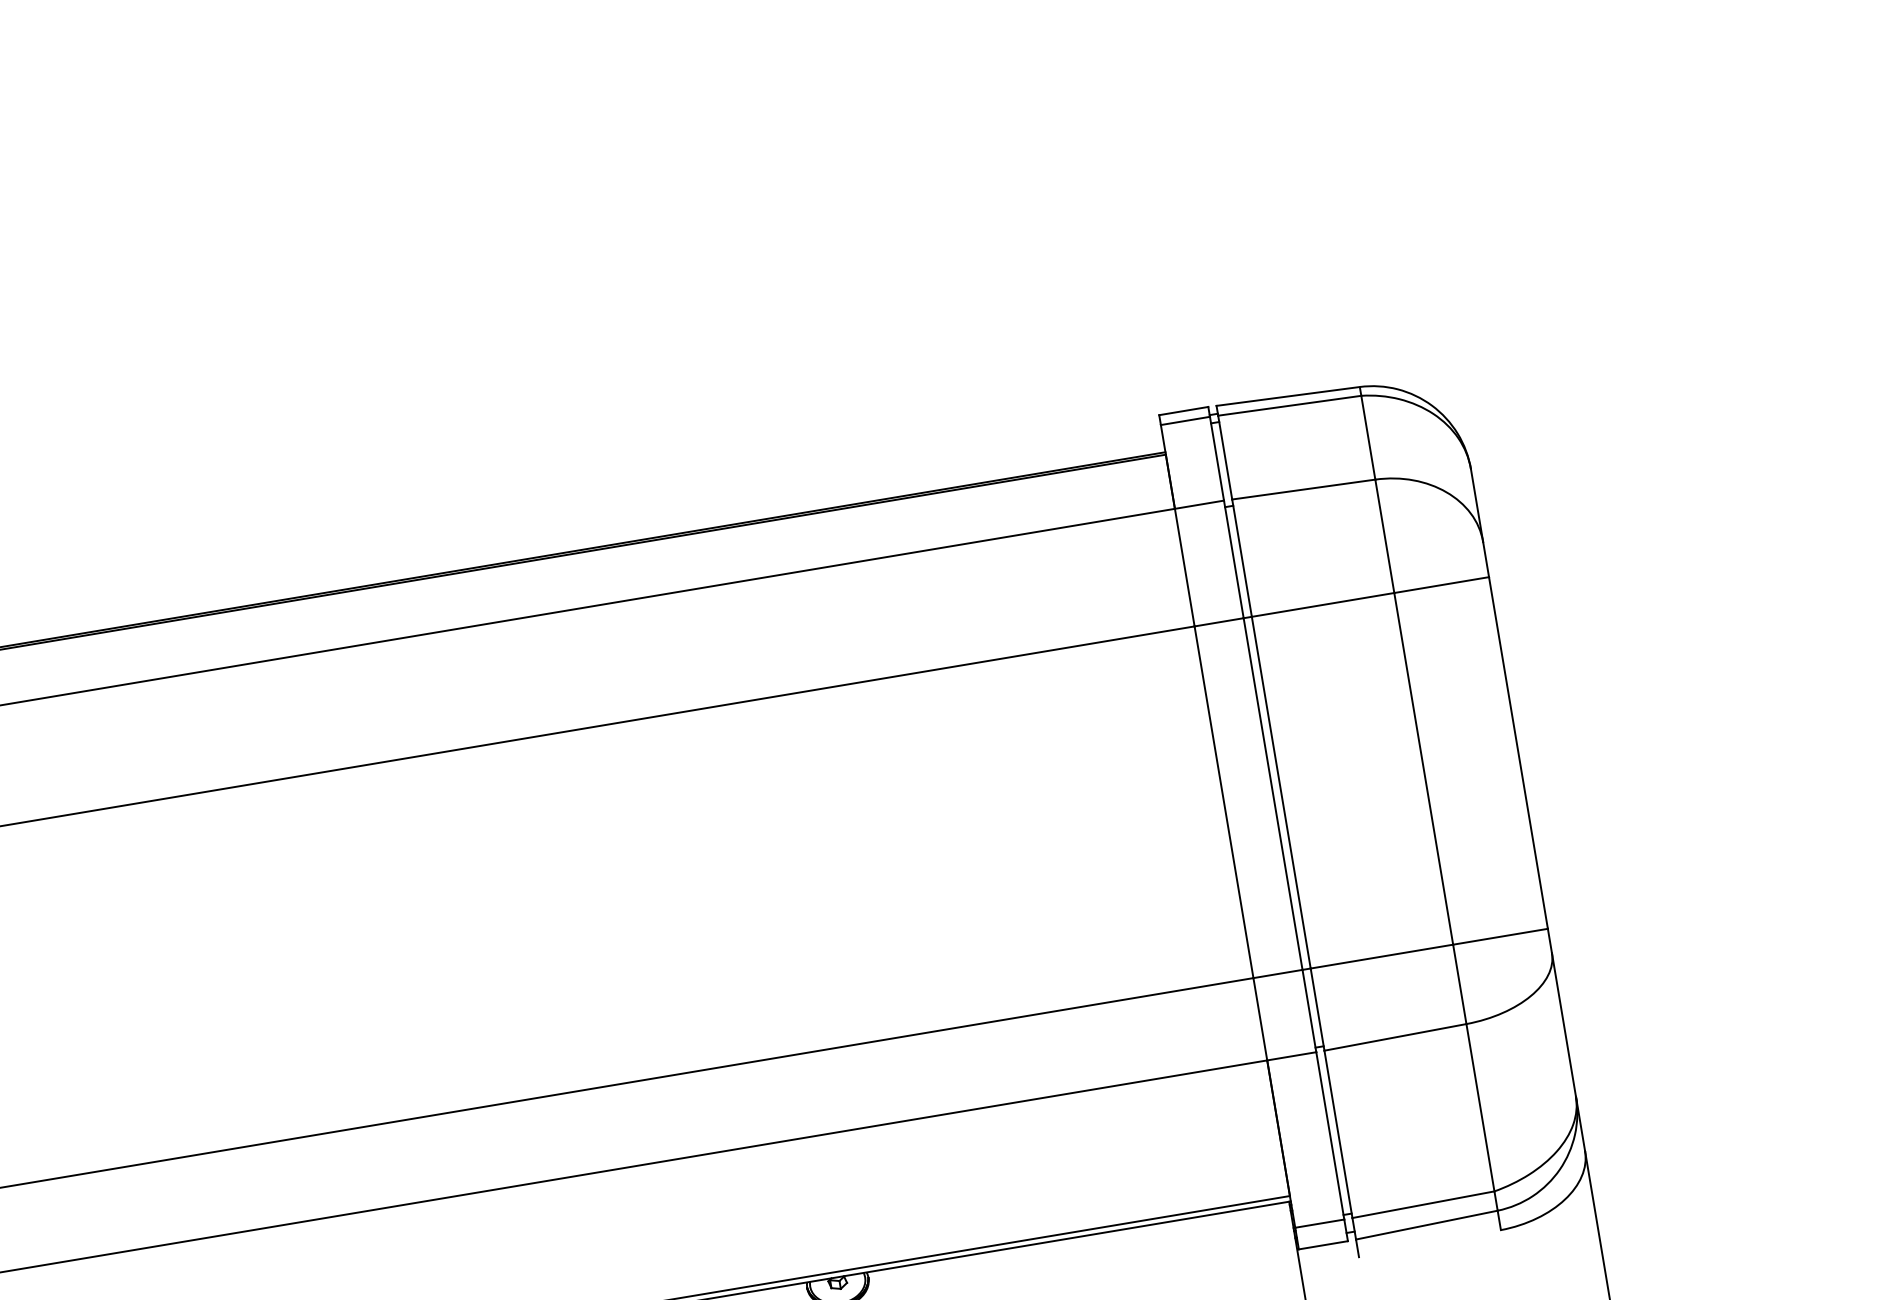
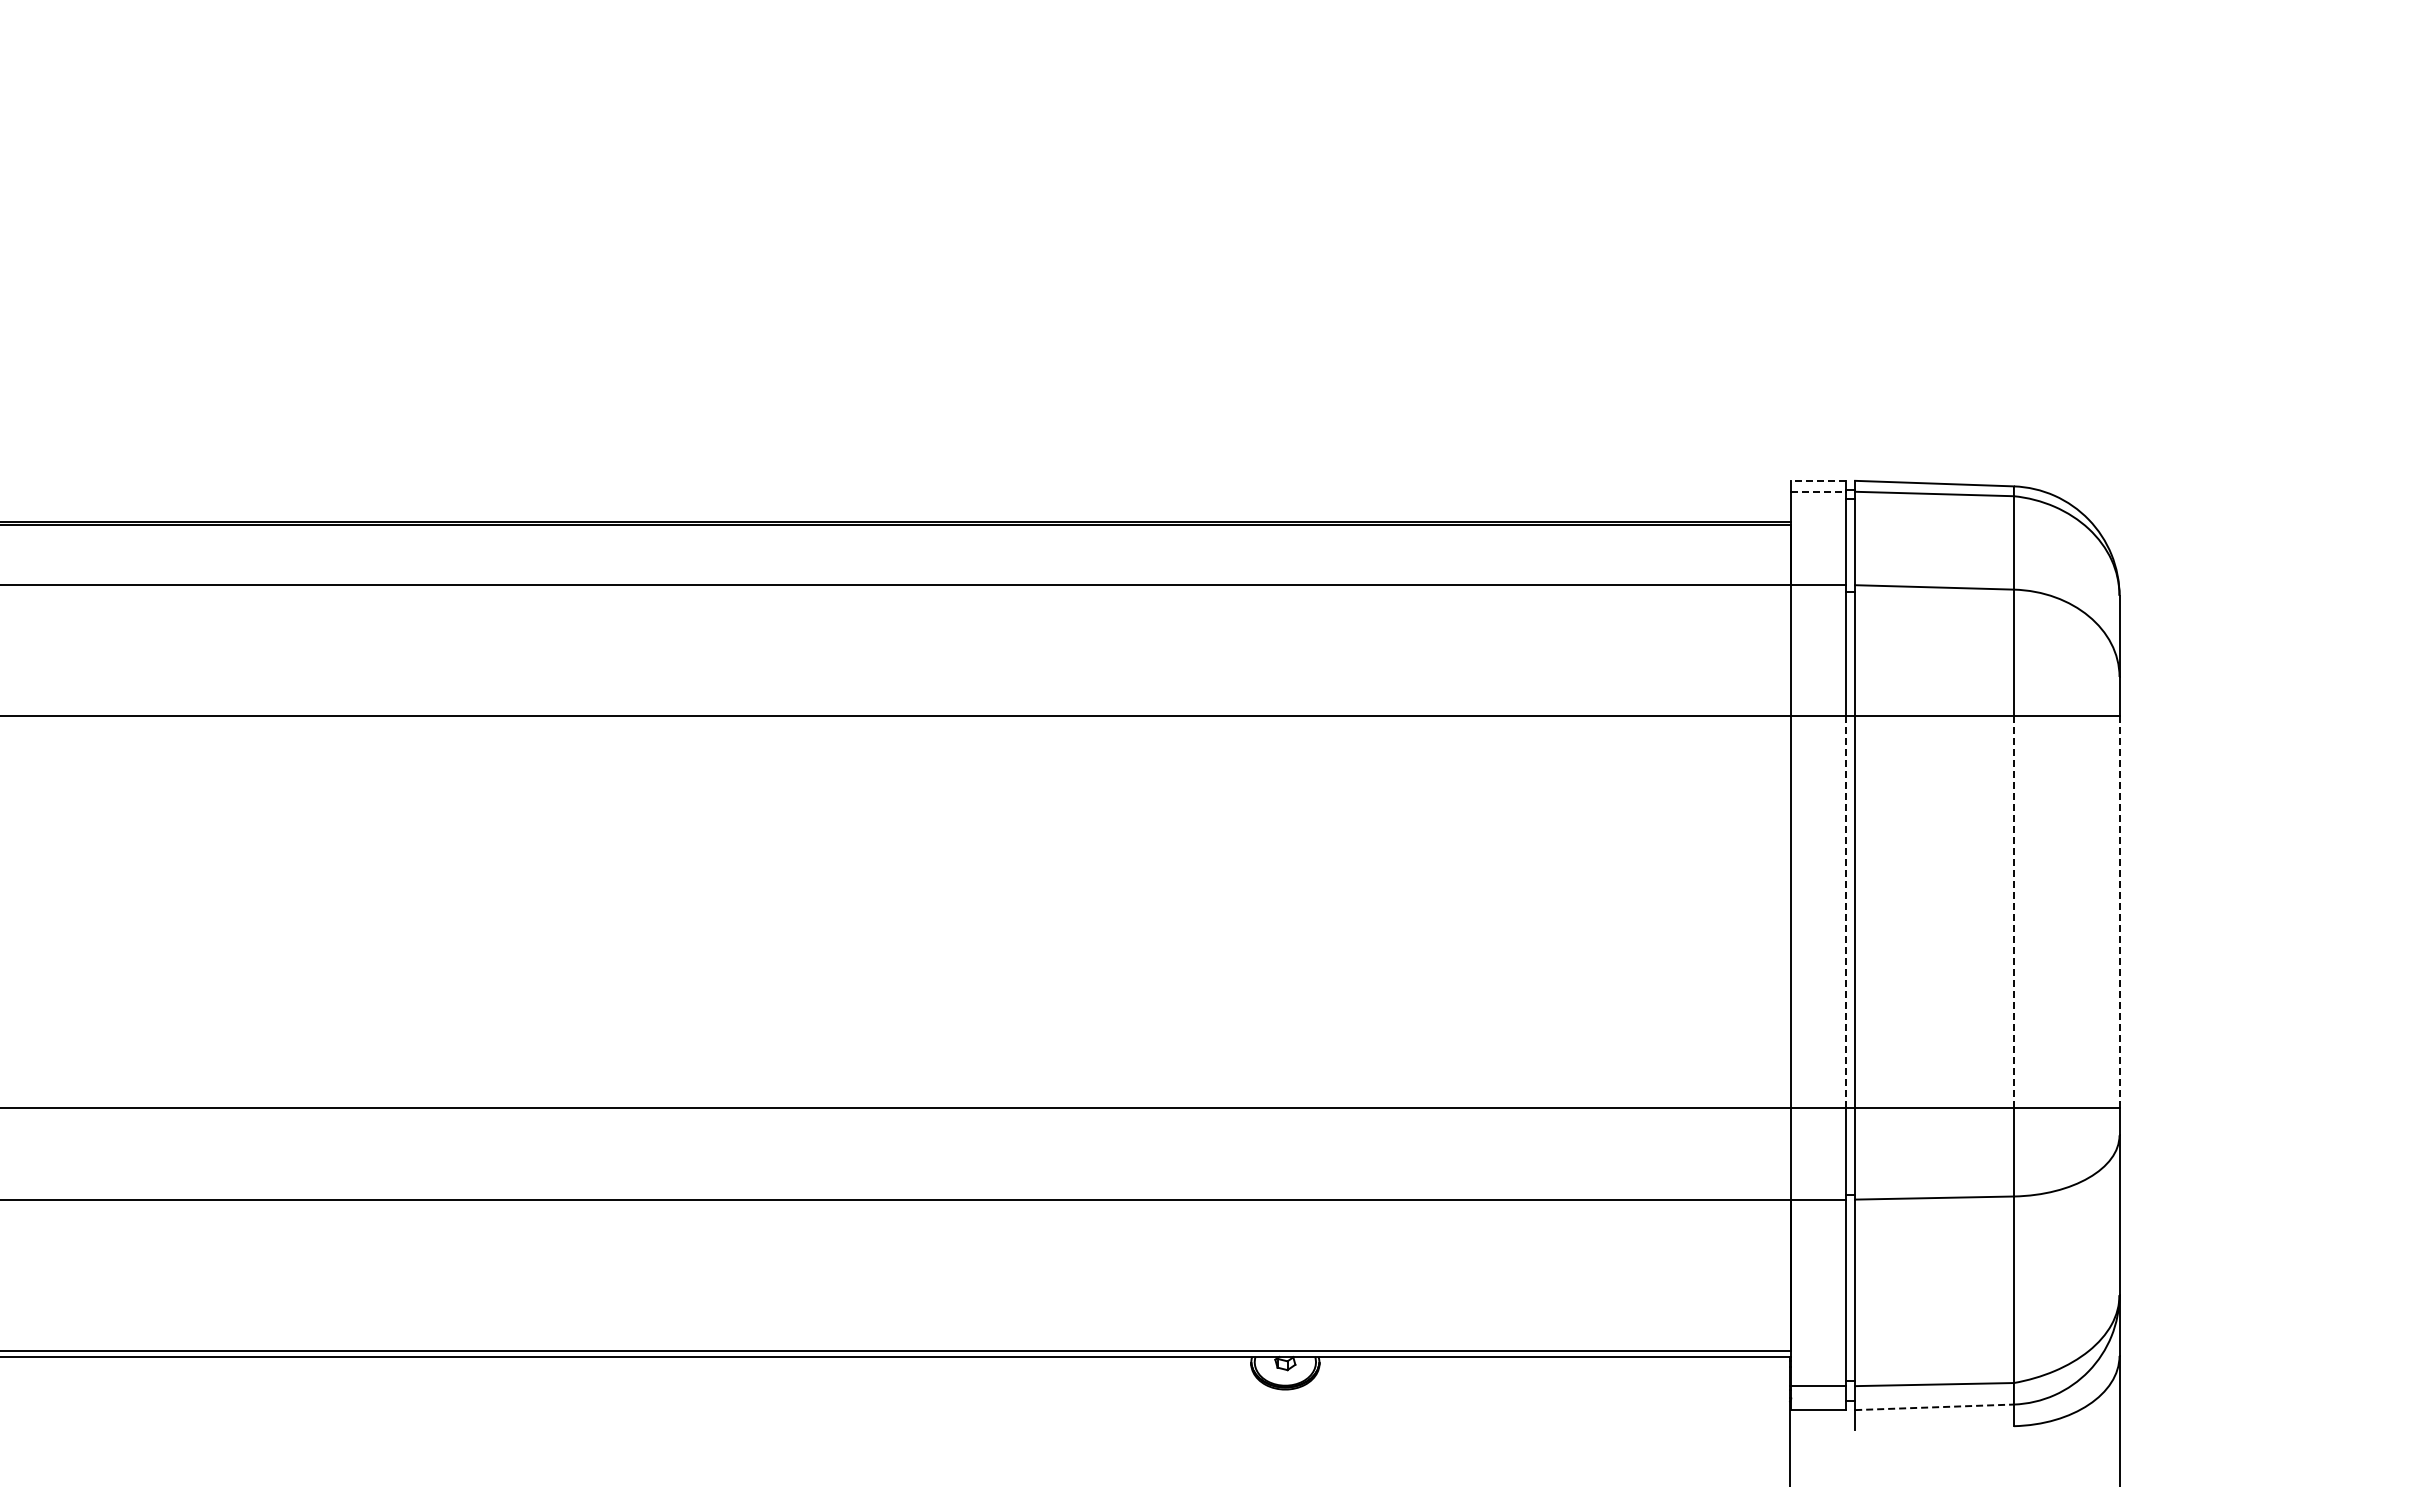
line: (1183, 411) -> (1818, 480), solid -> dashed
line: (1186, 420) -> (1819, 491), solid -> dashed
line: (1518, 752) -> (2119, 911), solid -> dashed
line: (1423, 769) -> (2013, 912), solid -> dashed
line: (1273, 794) -> (1846, 912), solid -> dashed
line: (1427, 1225) -> (1935, 1407), solid -> dashed

